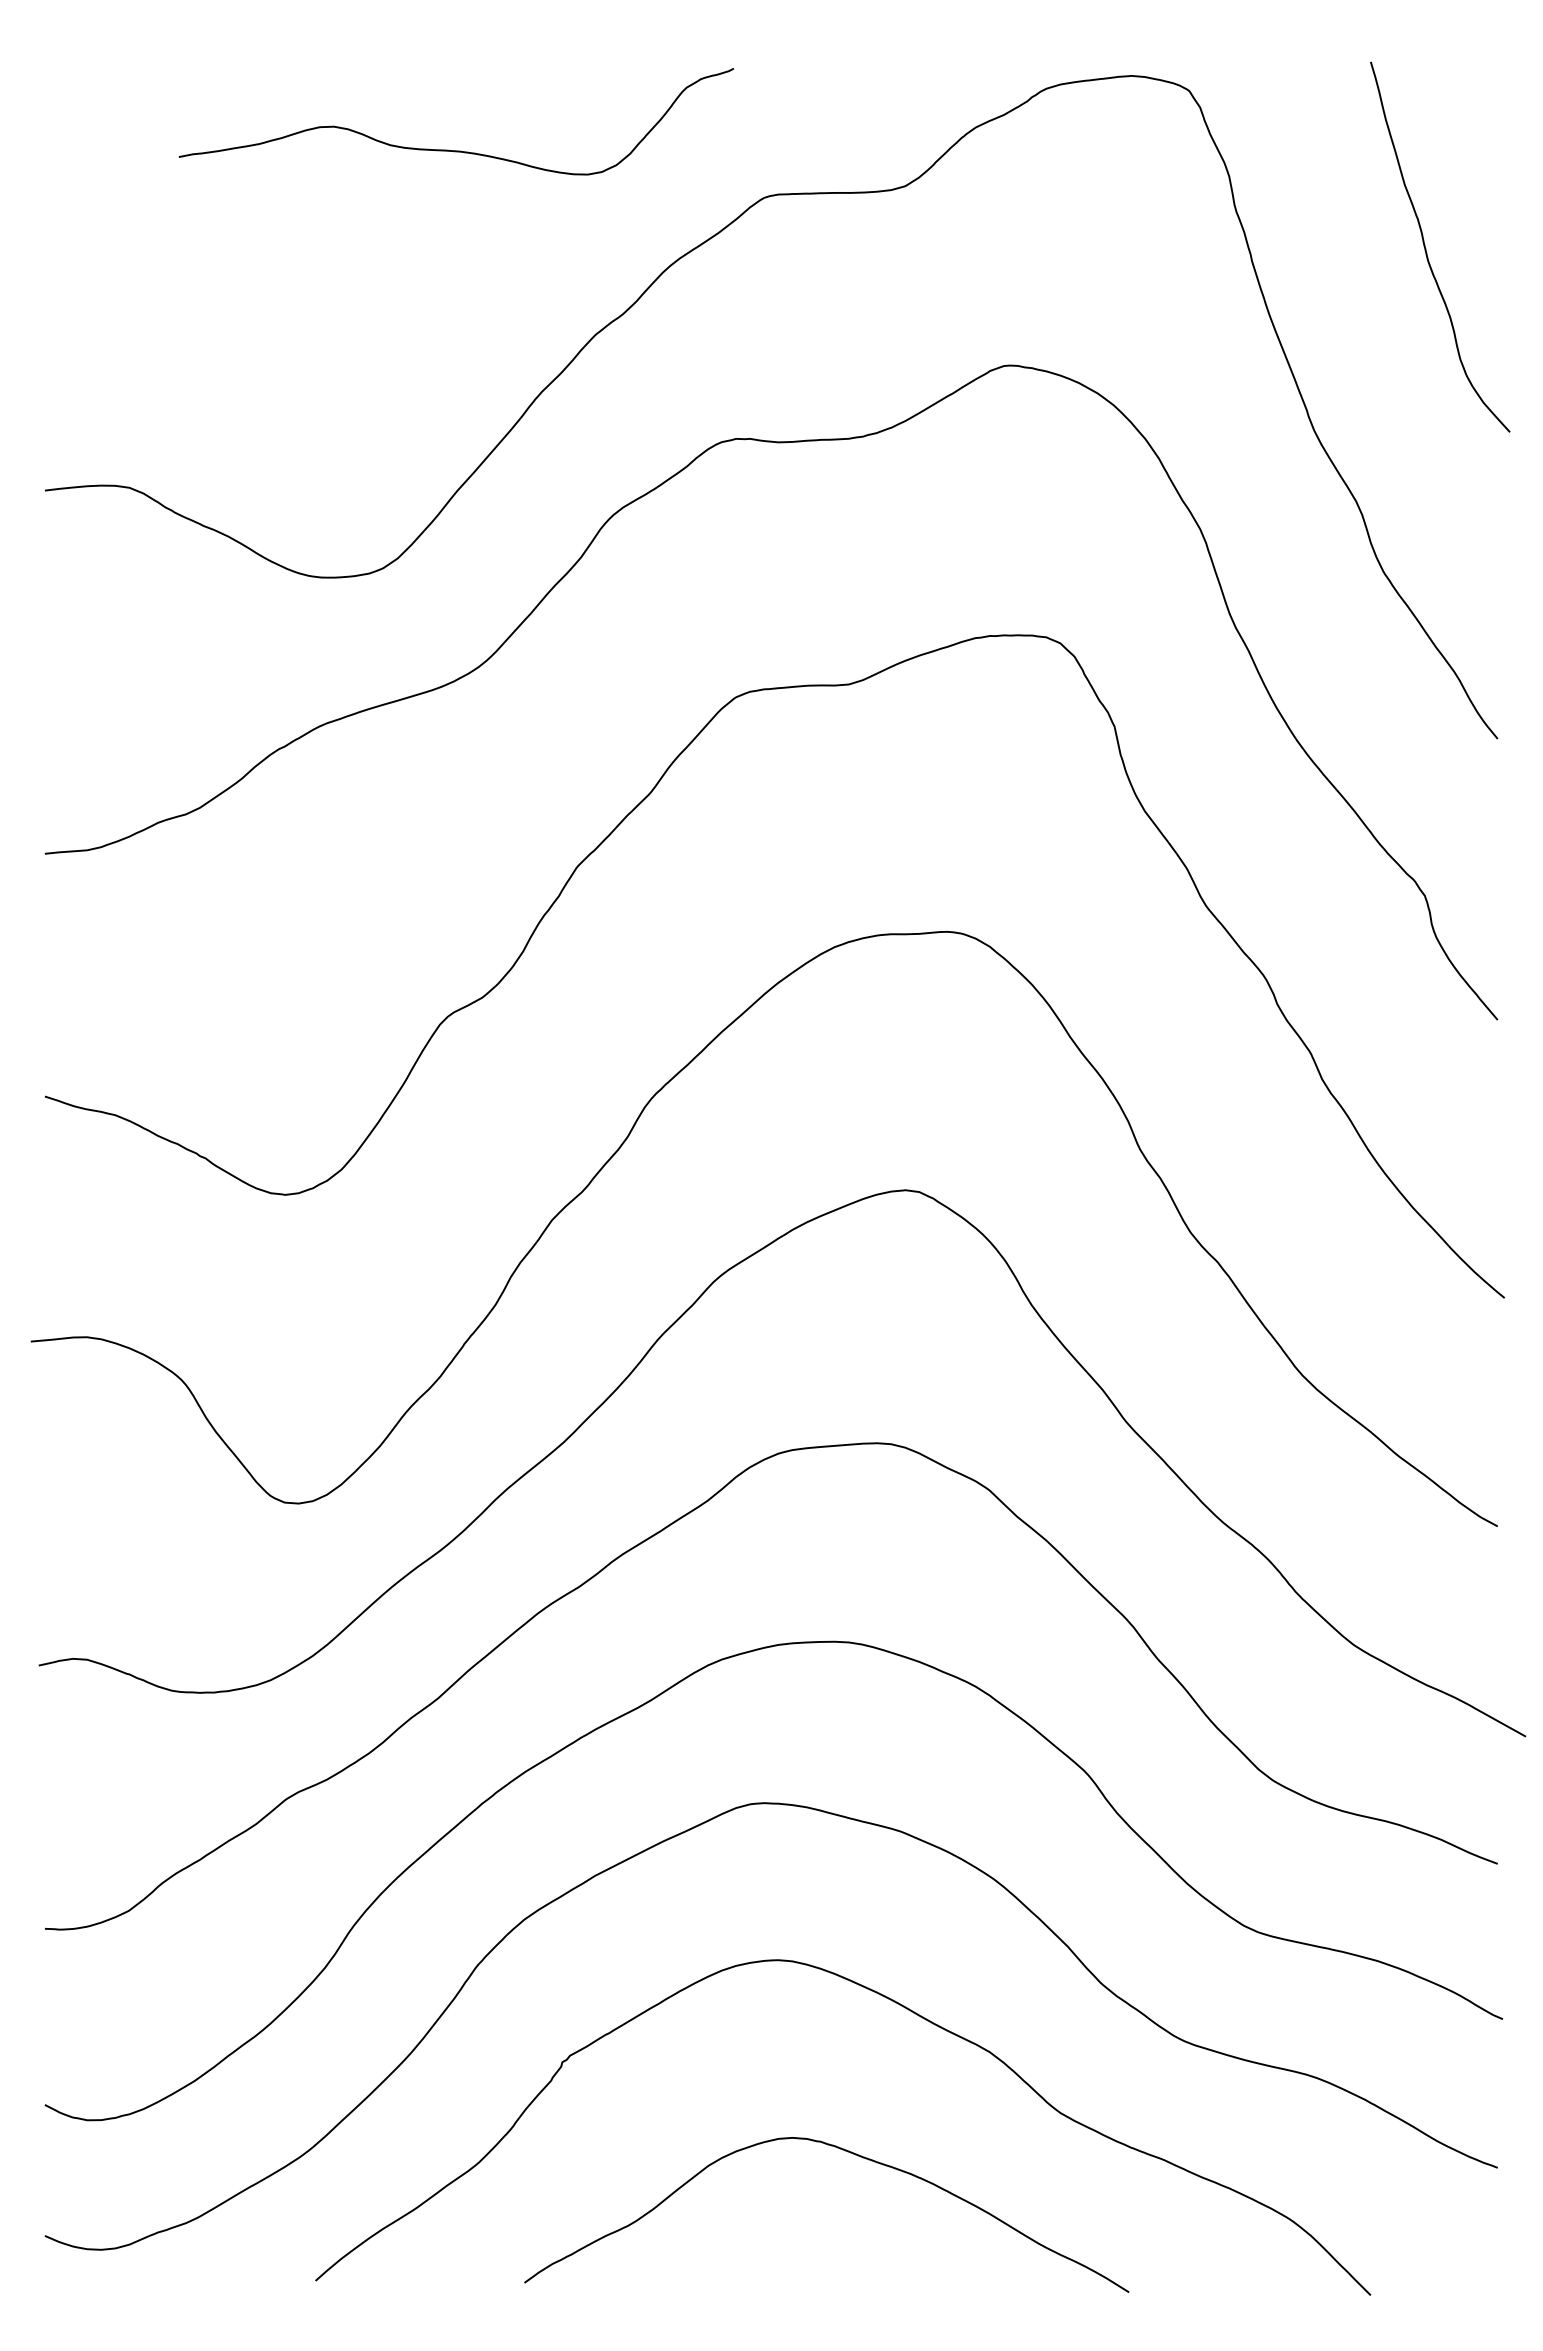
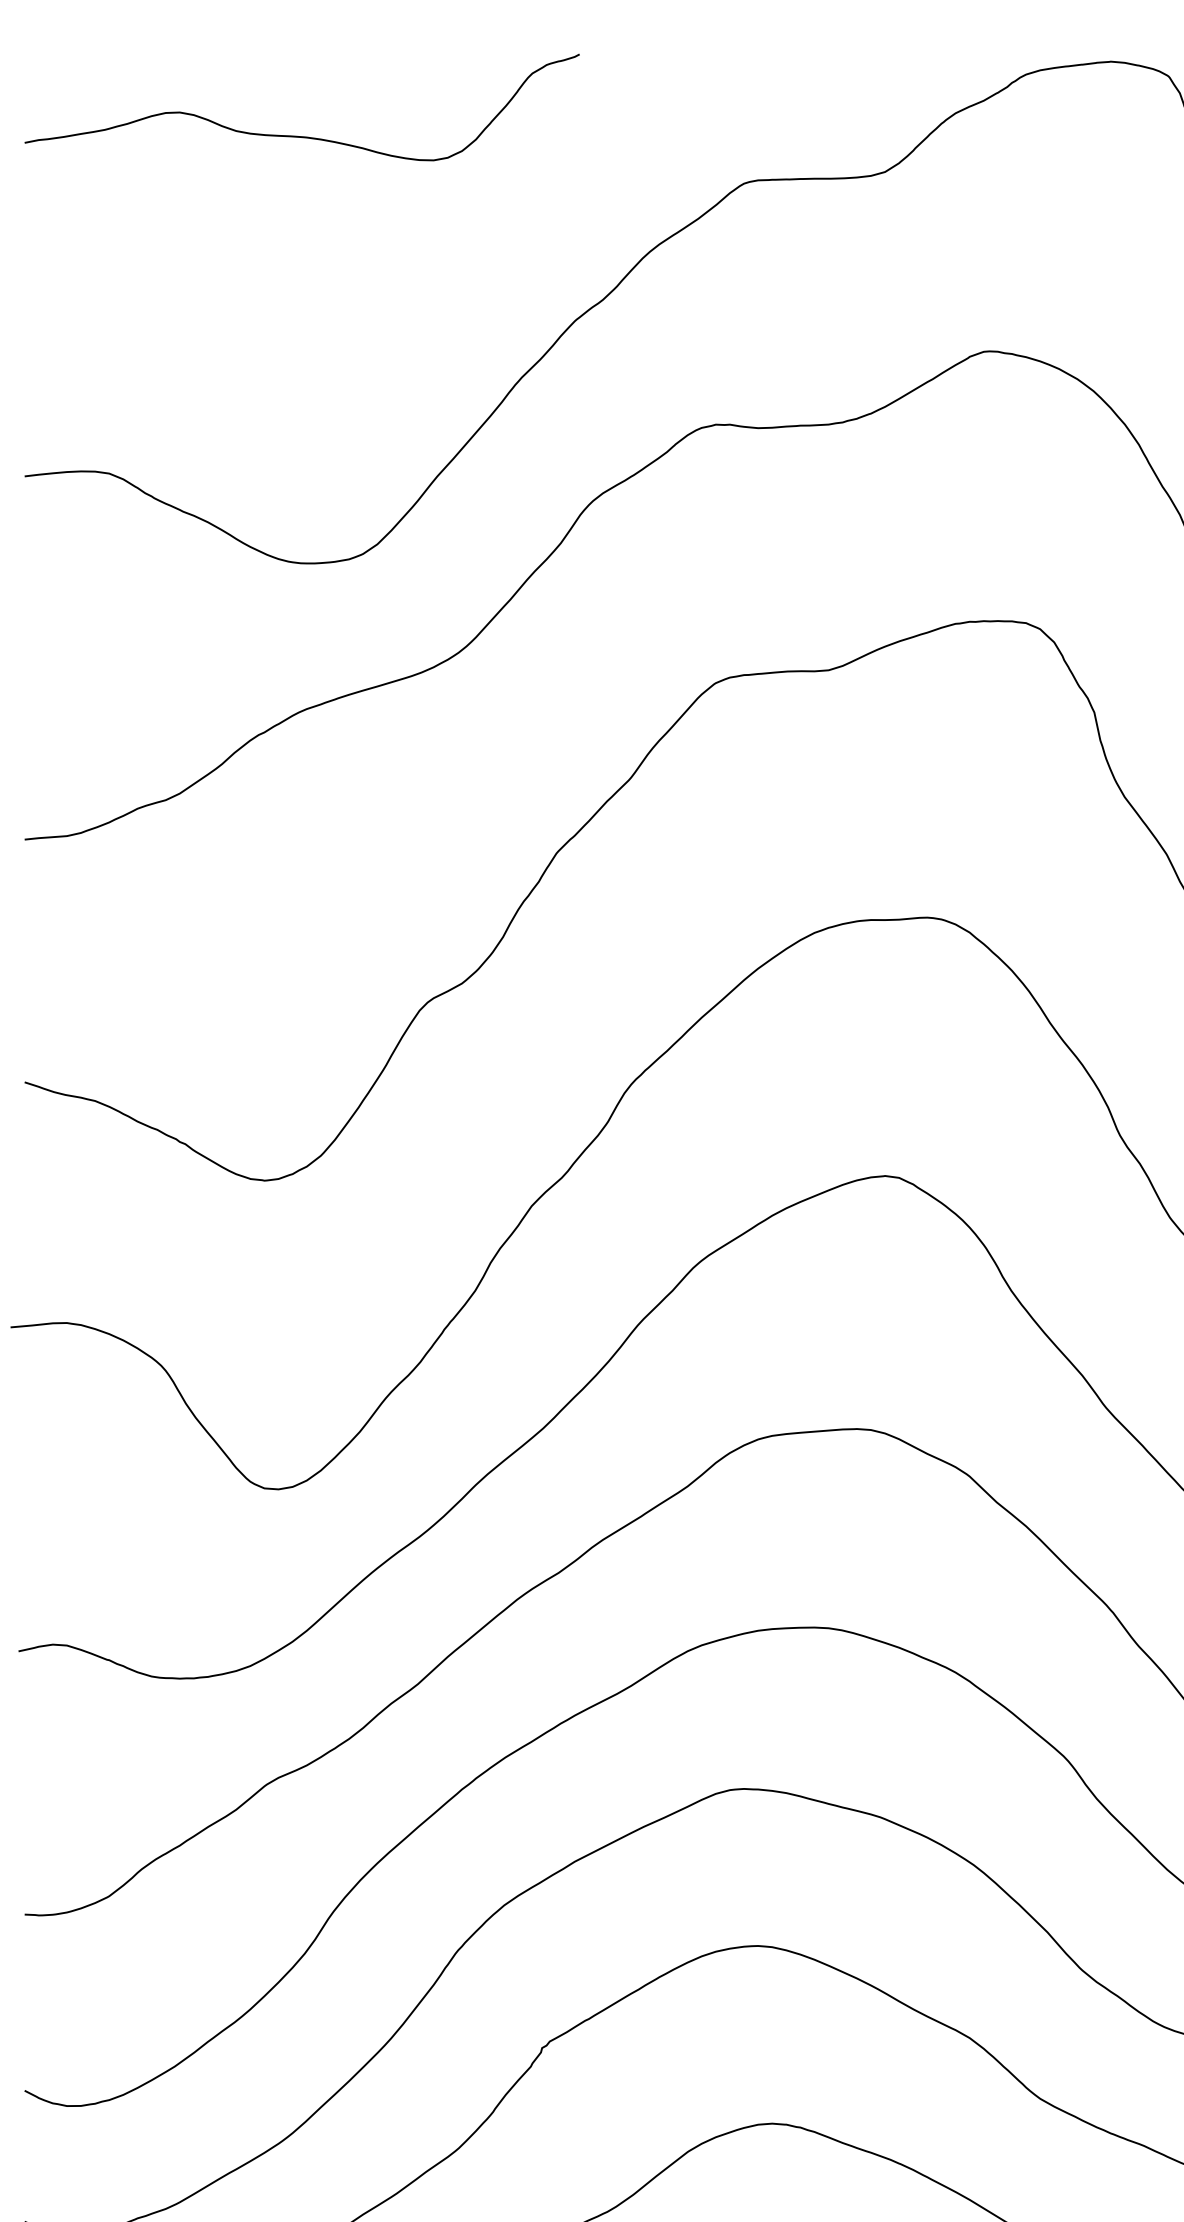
curve: (456, 150) -> (302, 136), moved

